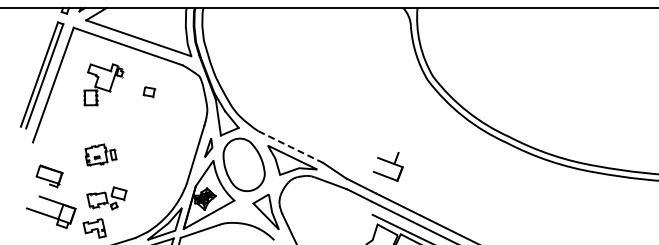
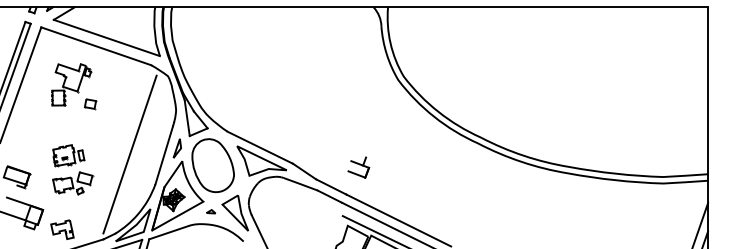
part: (149, 92) -> (90, 104), moved
line: (291, 146) -> (260, 147), dashed -> solid
line: (161, 153) -> (129, 154), added
part: (388, 166) -> (358, 167), size x0.71
part: (107, 198) -> (73, 183), moved
part: (241, 210) -> (210, 211), added

